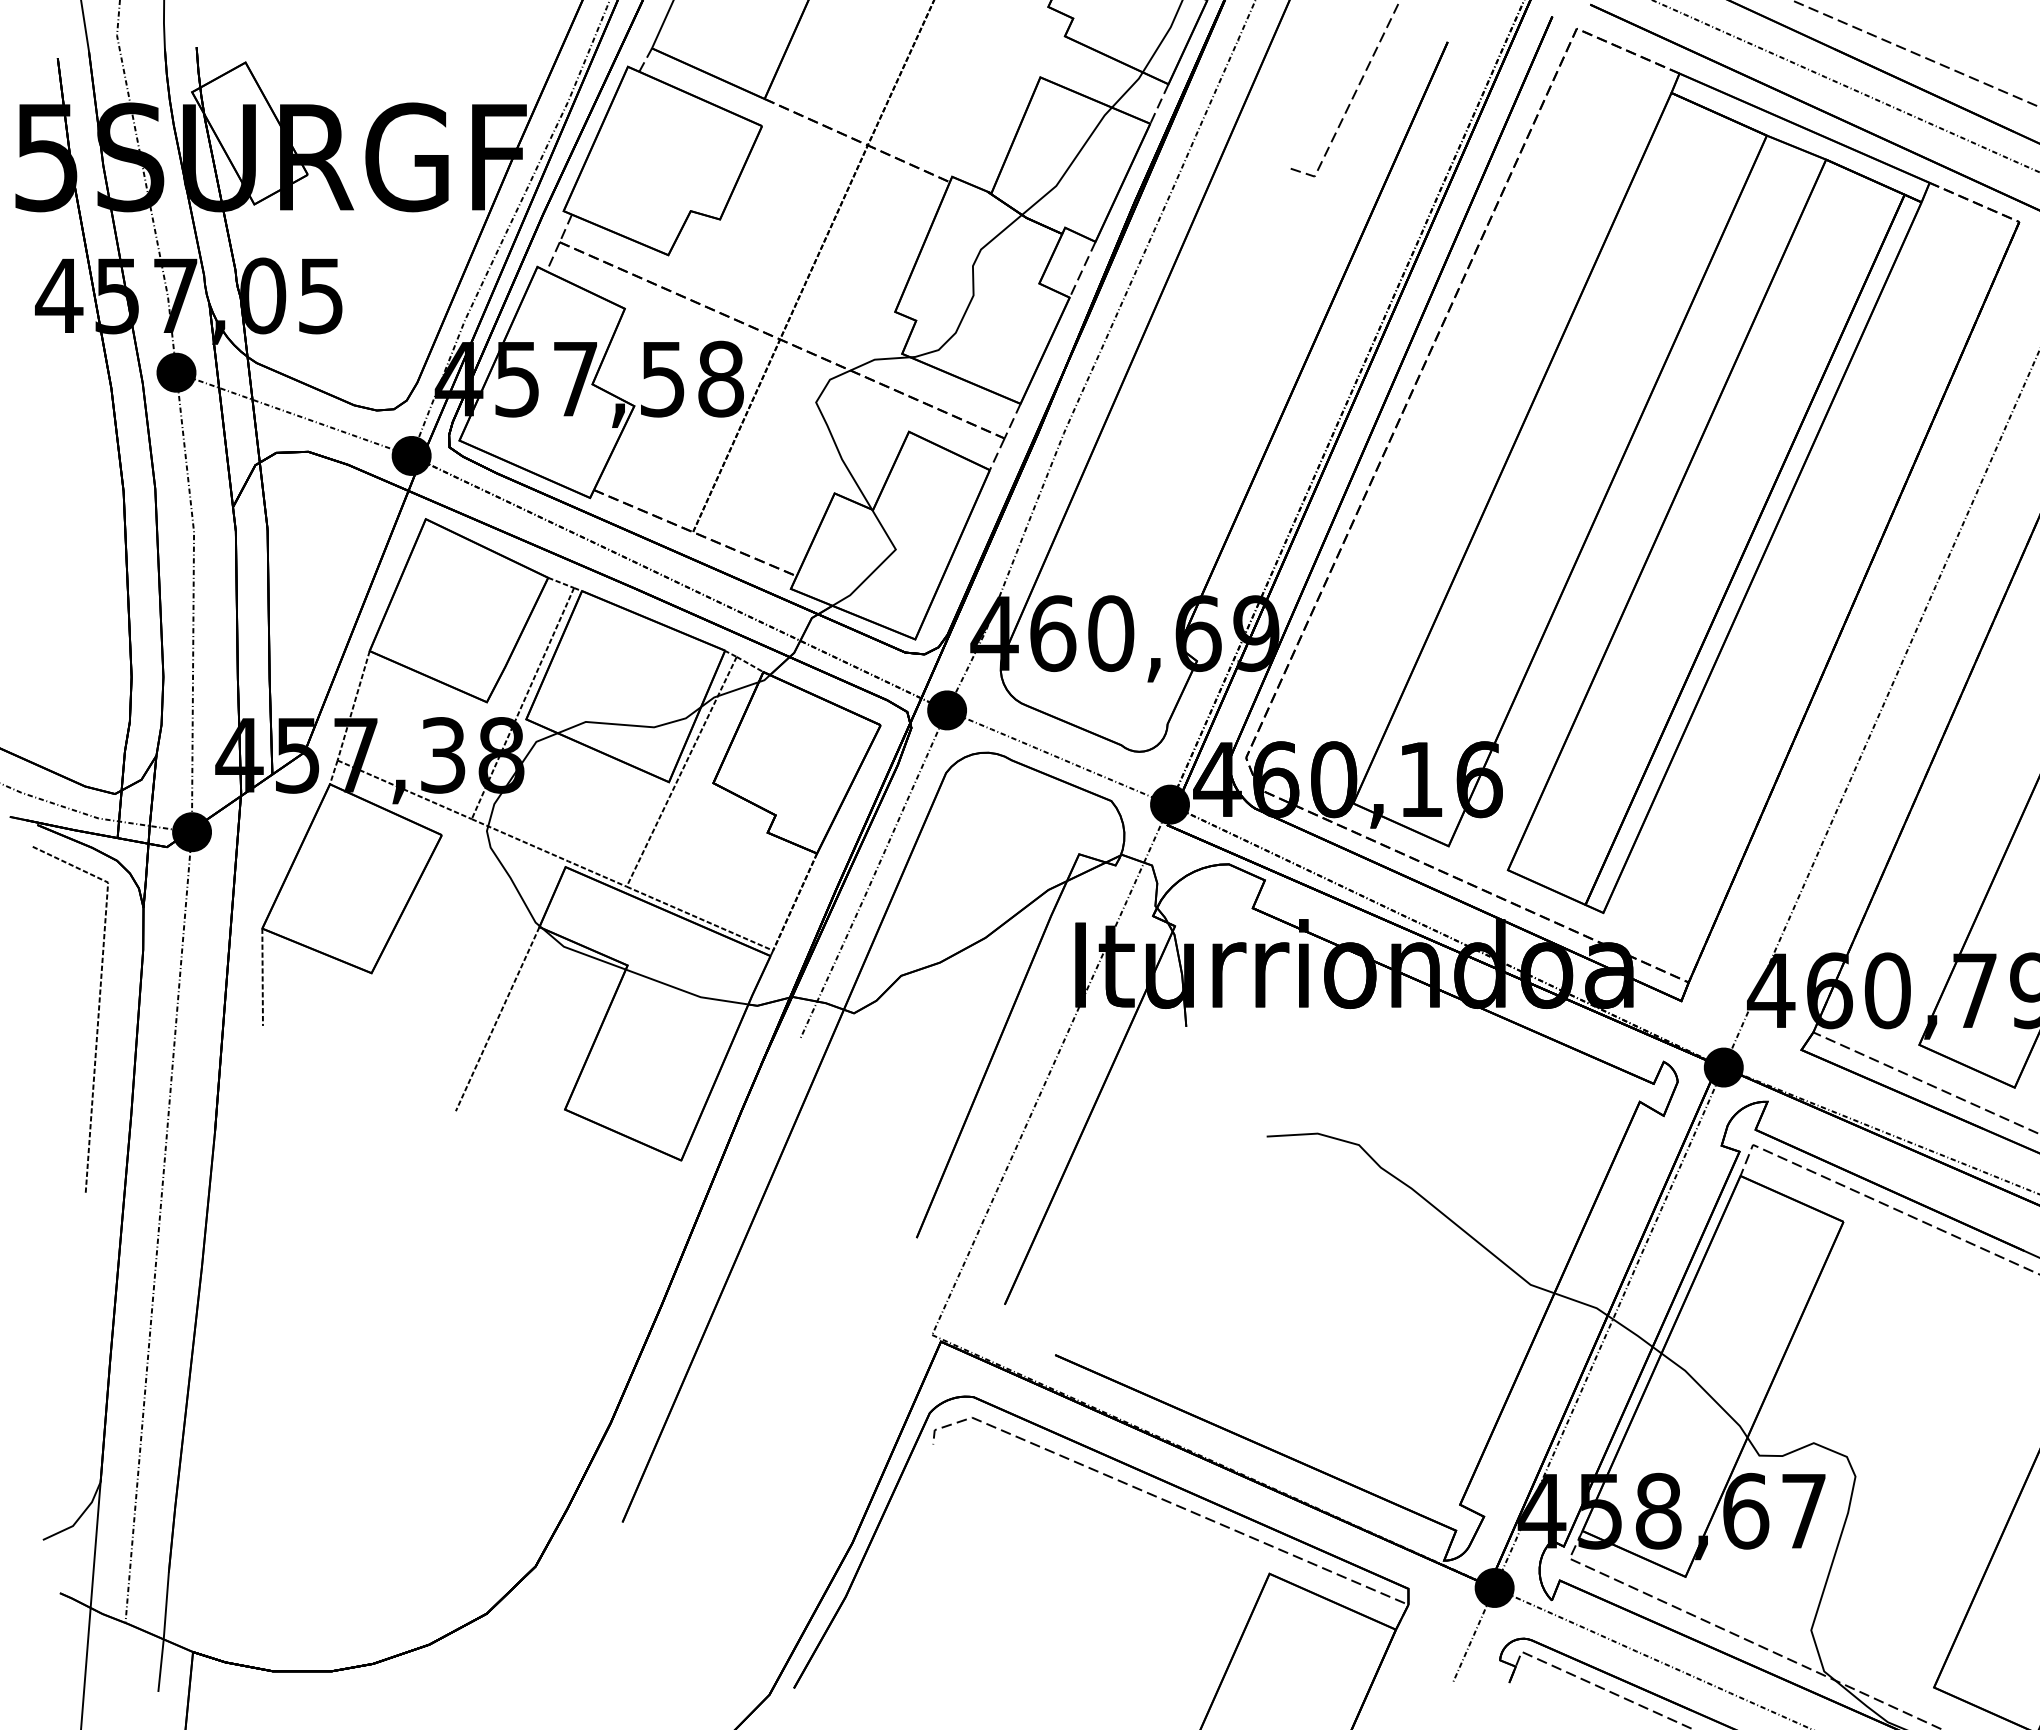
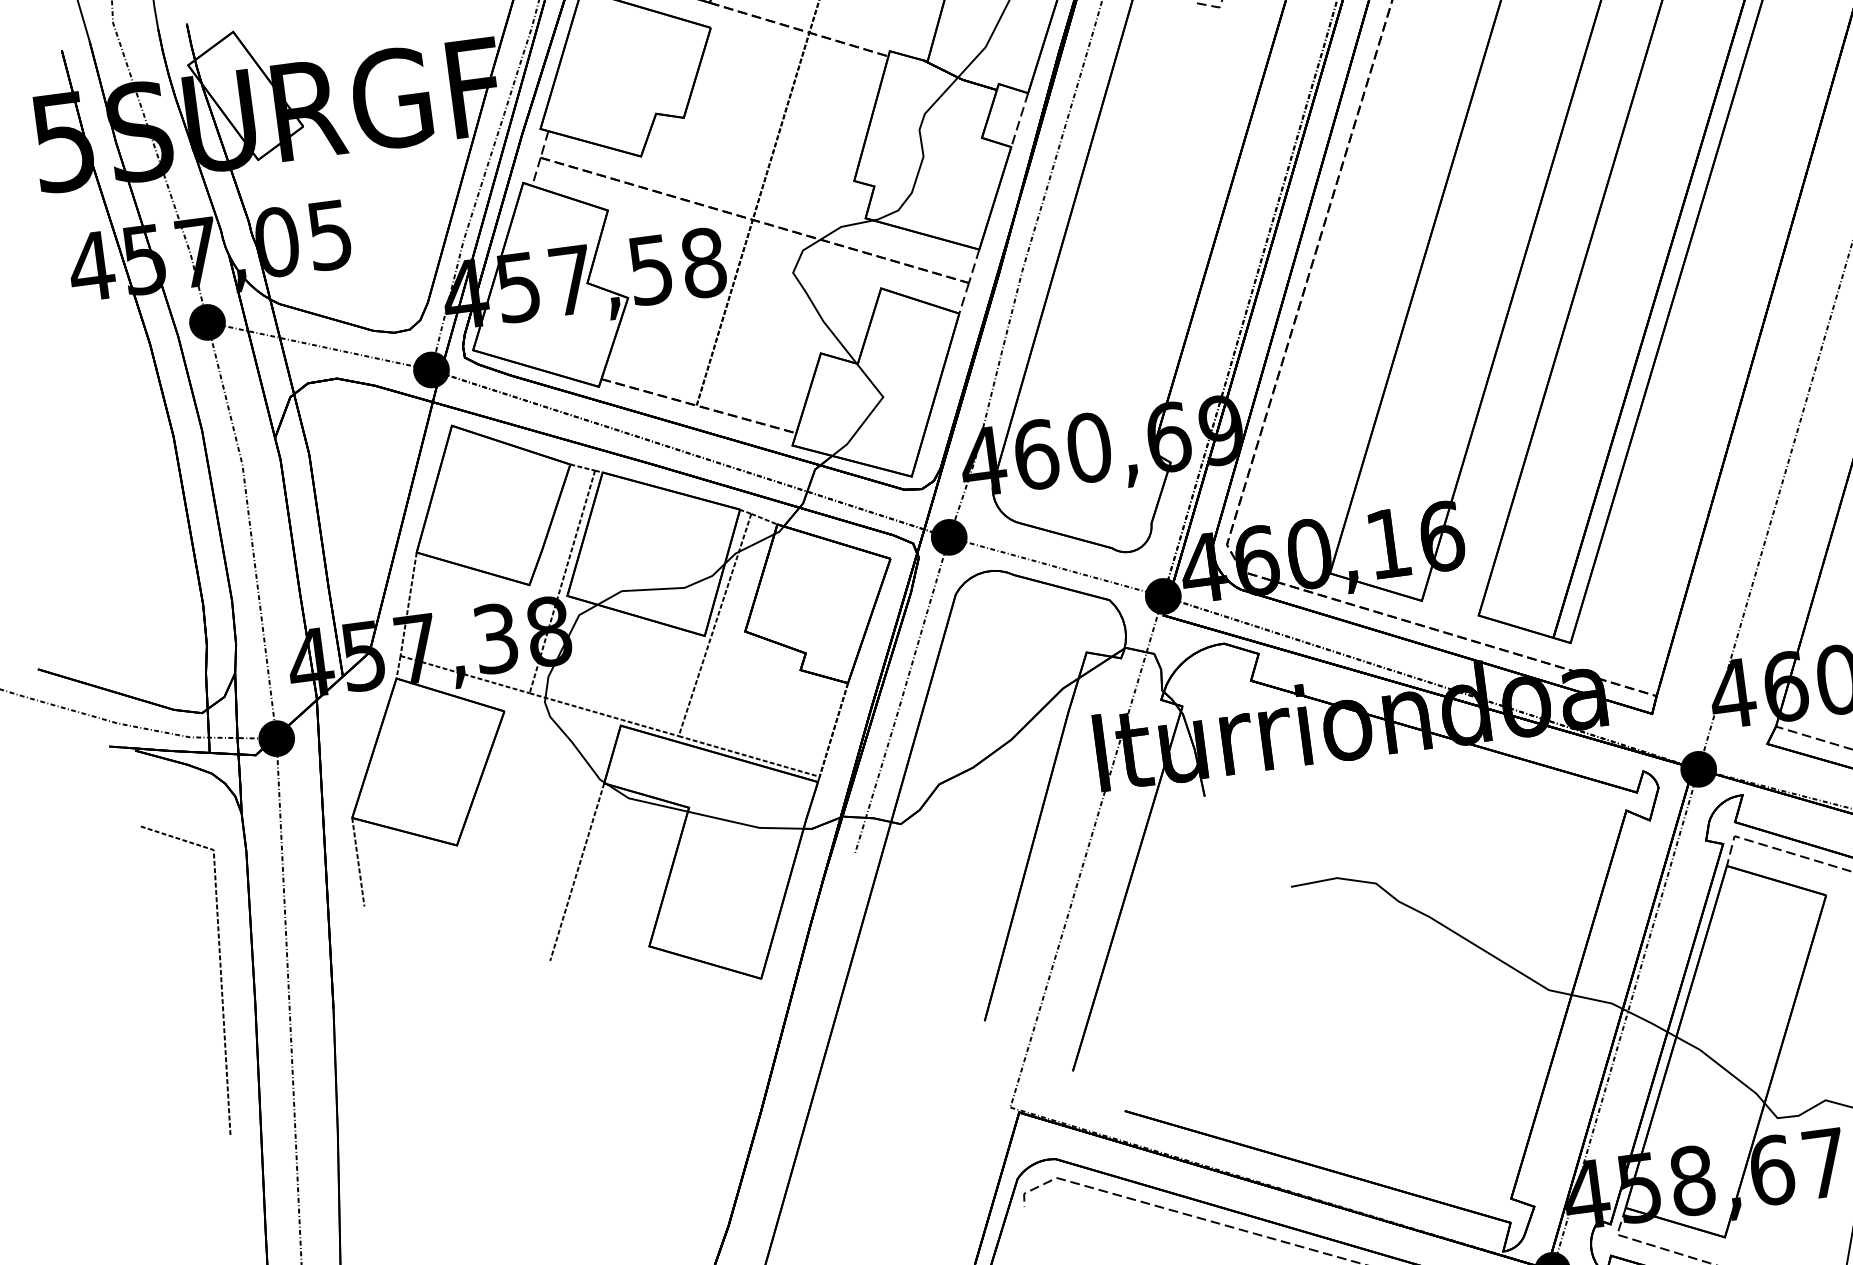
line: (96, 1025) -> (220, 981), moved

